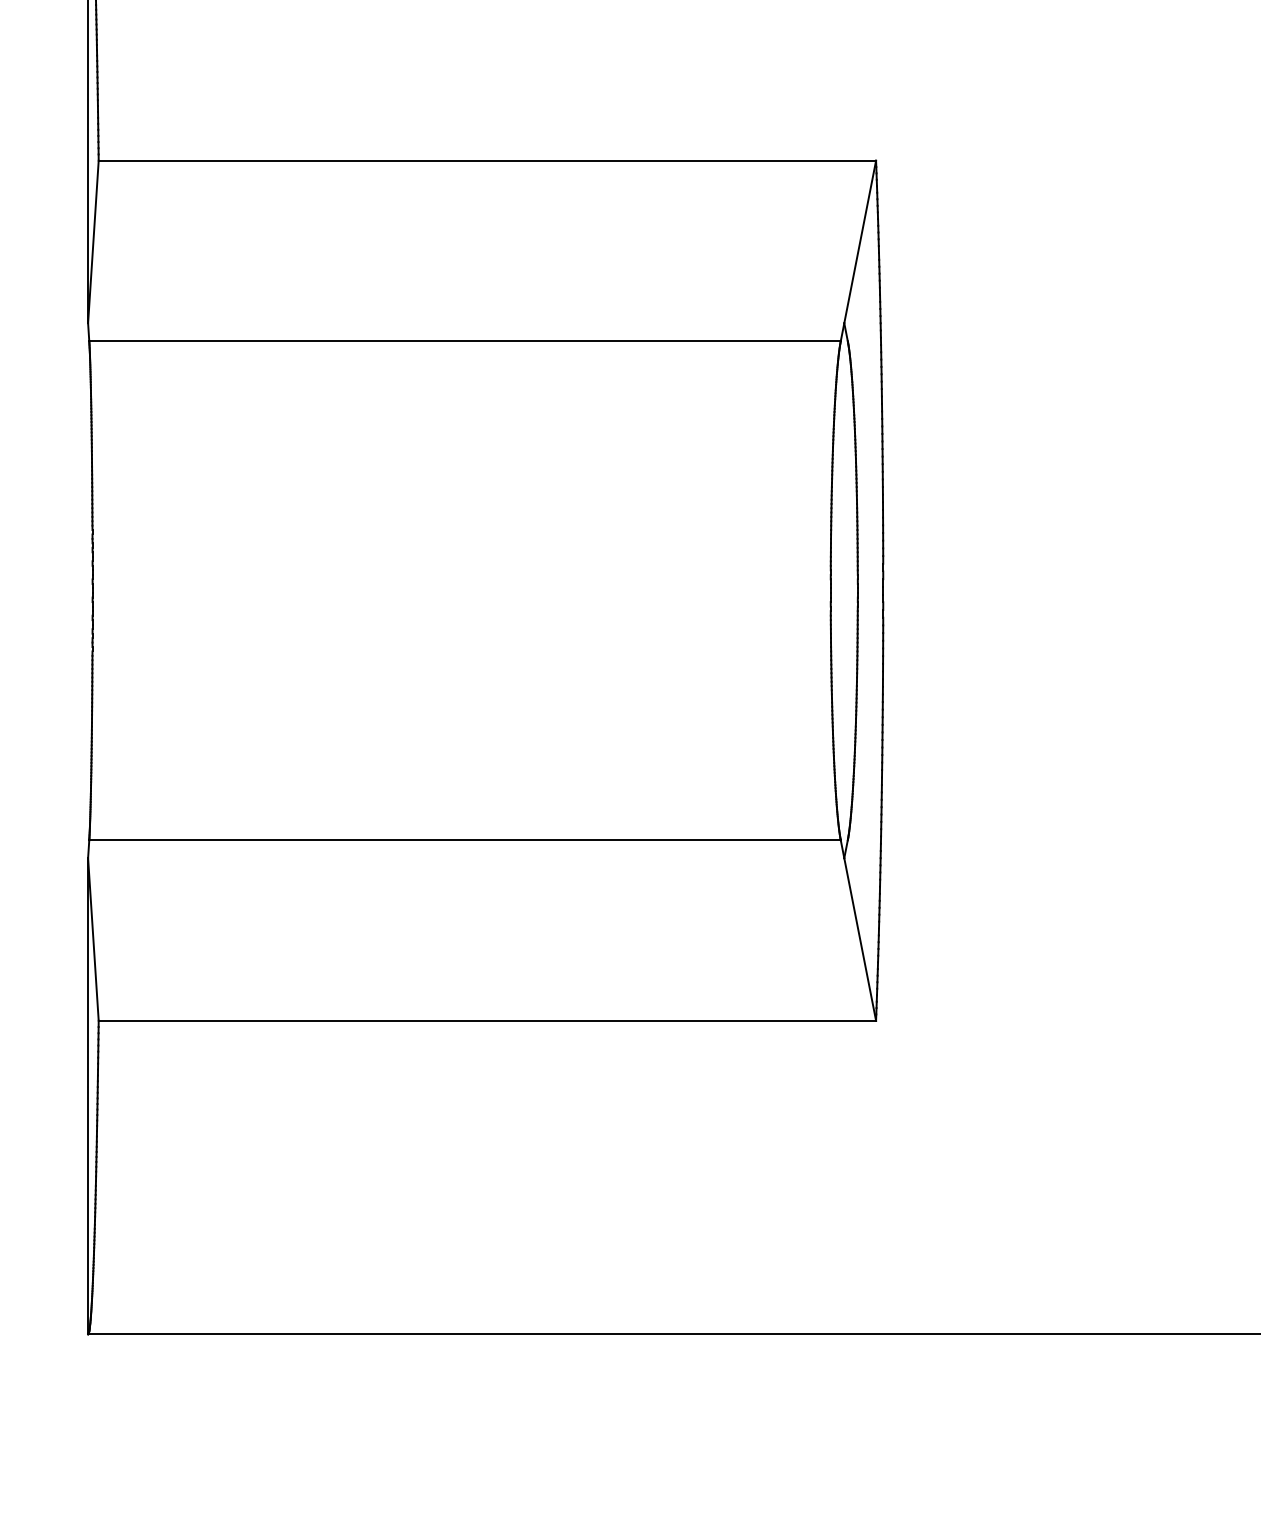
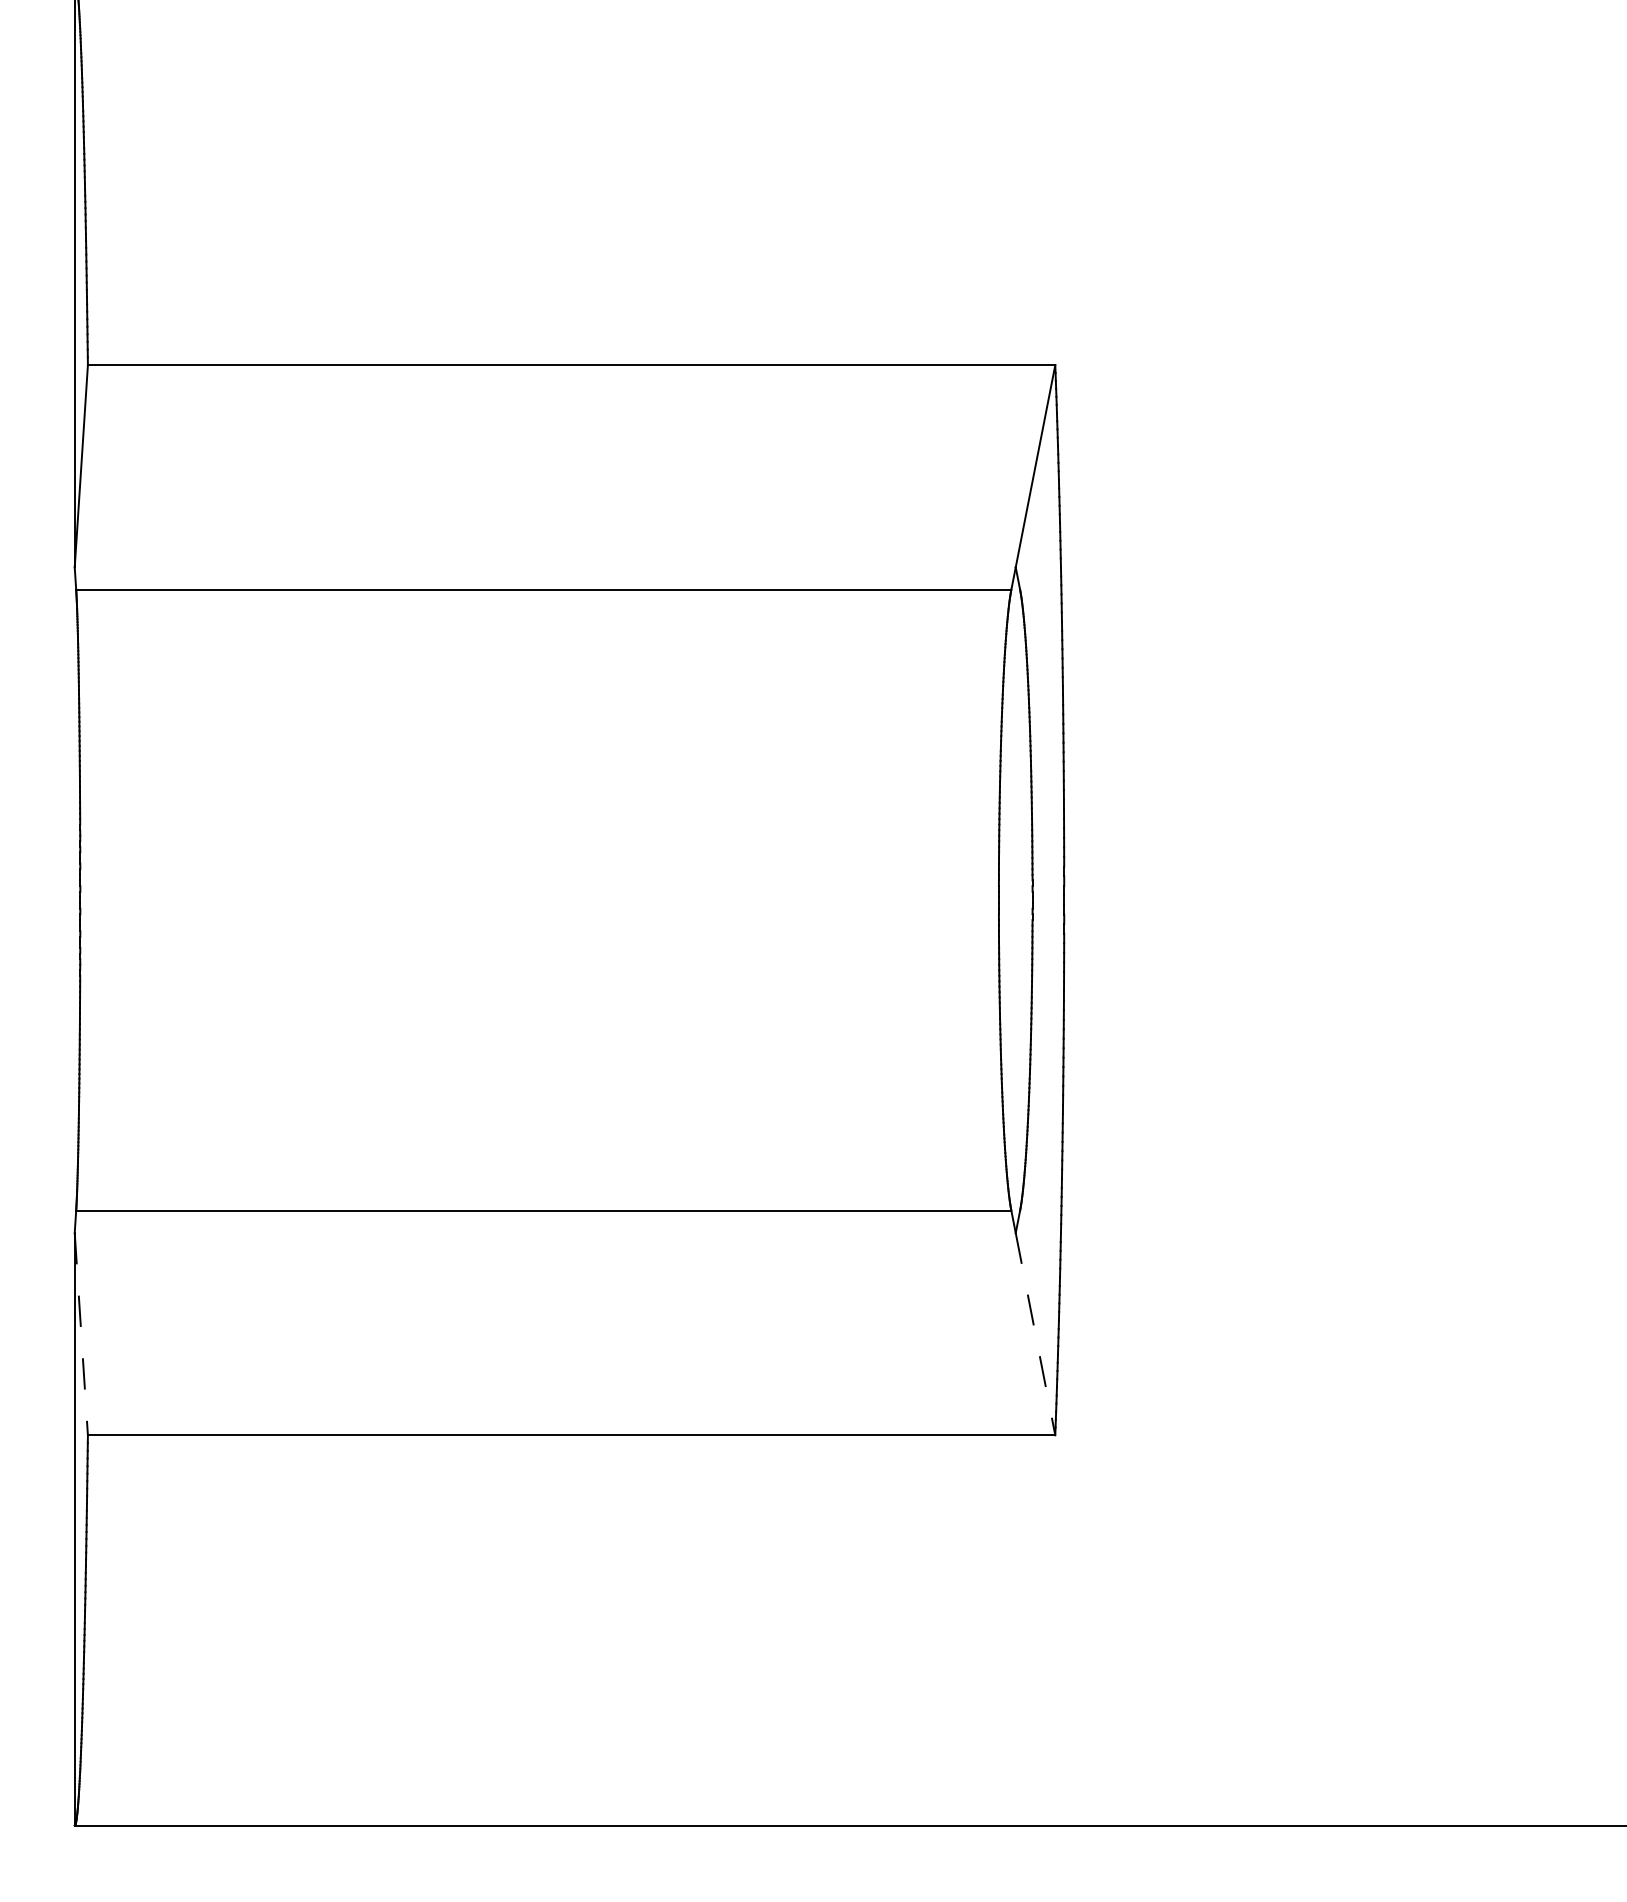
line: (93, 939) -> (81, 1334), solid -> dashed
line: (860, 939) -> (1035, 1334), solid -> dashed

